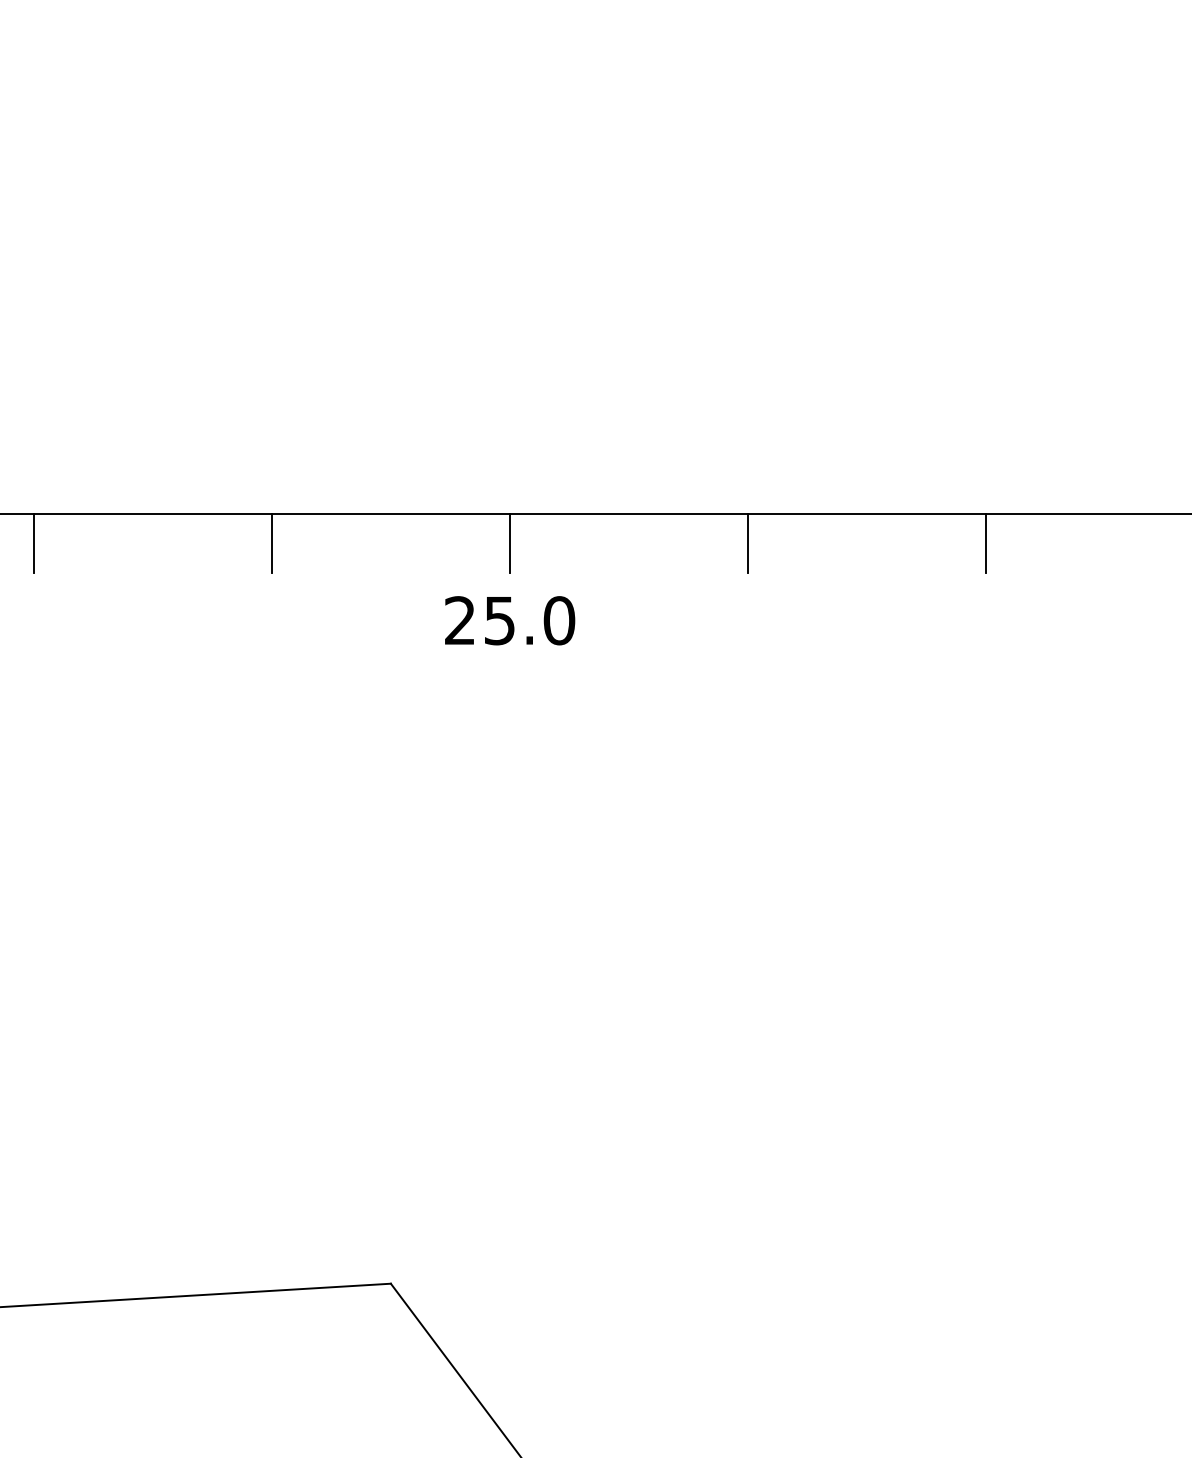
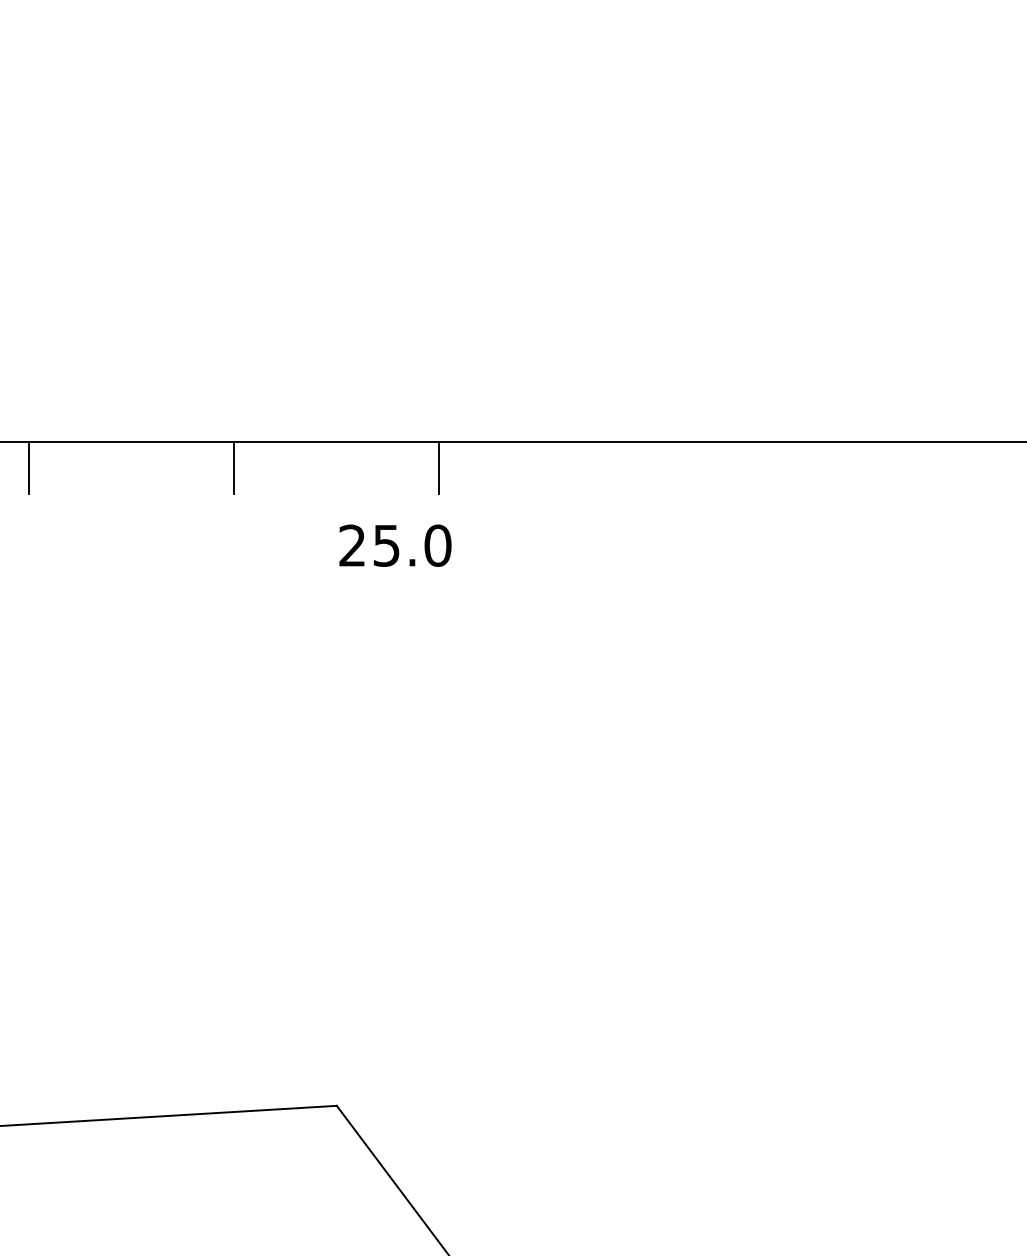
line: (748, 542) -> (644, 467), removed
line: (986, 542) -> (849, 467), removed
text: (510, 620) -> (395, 545), moved

